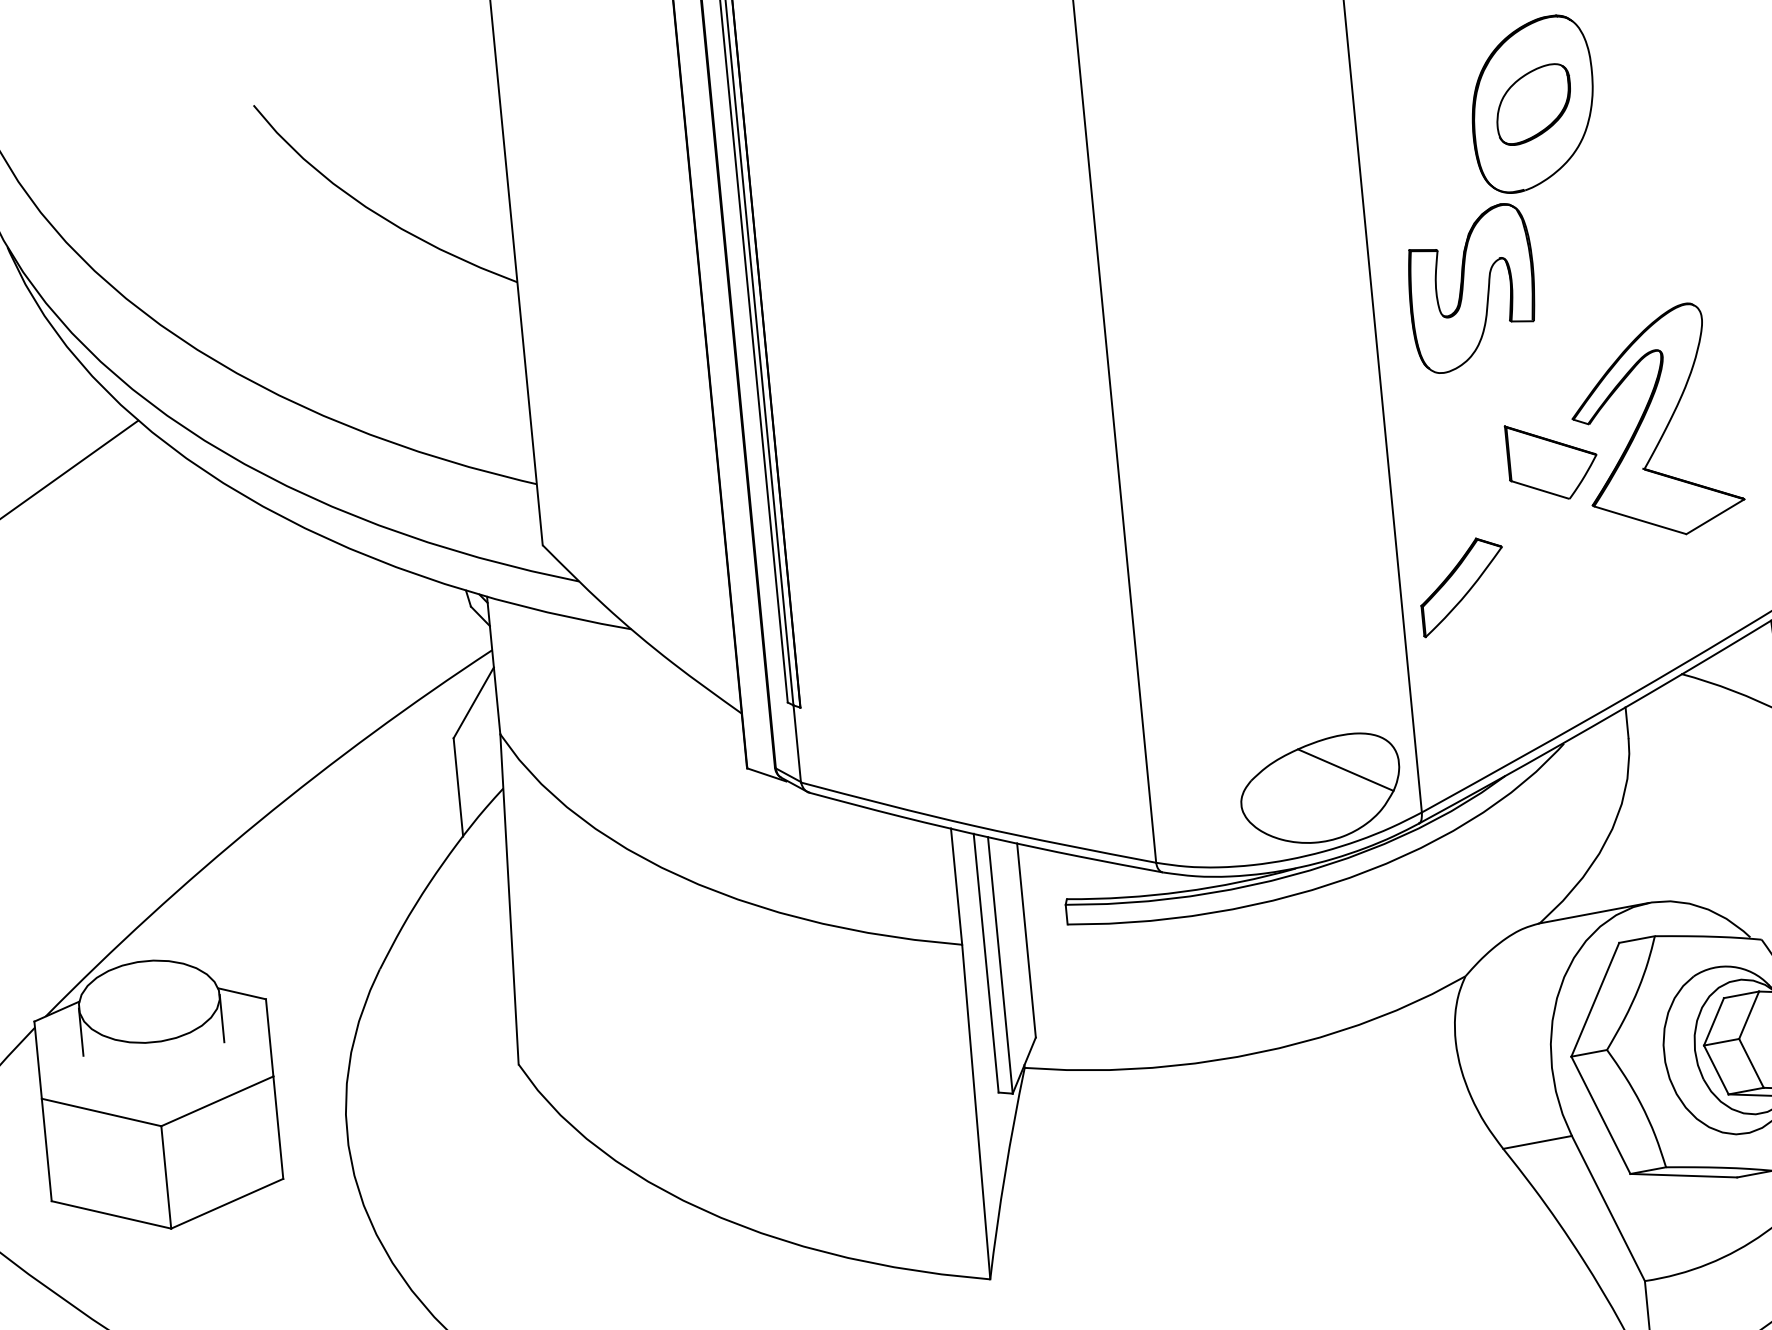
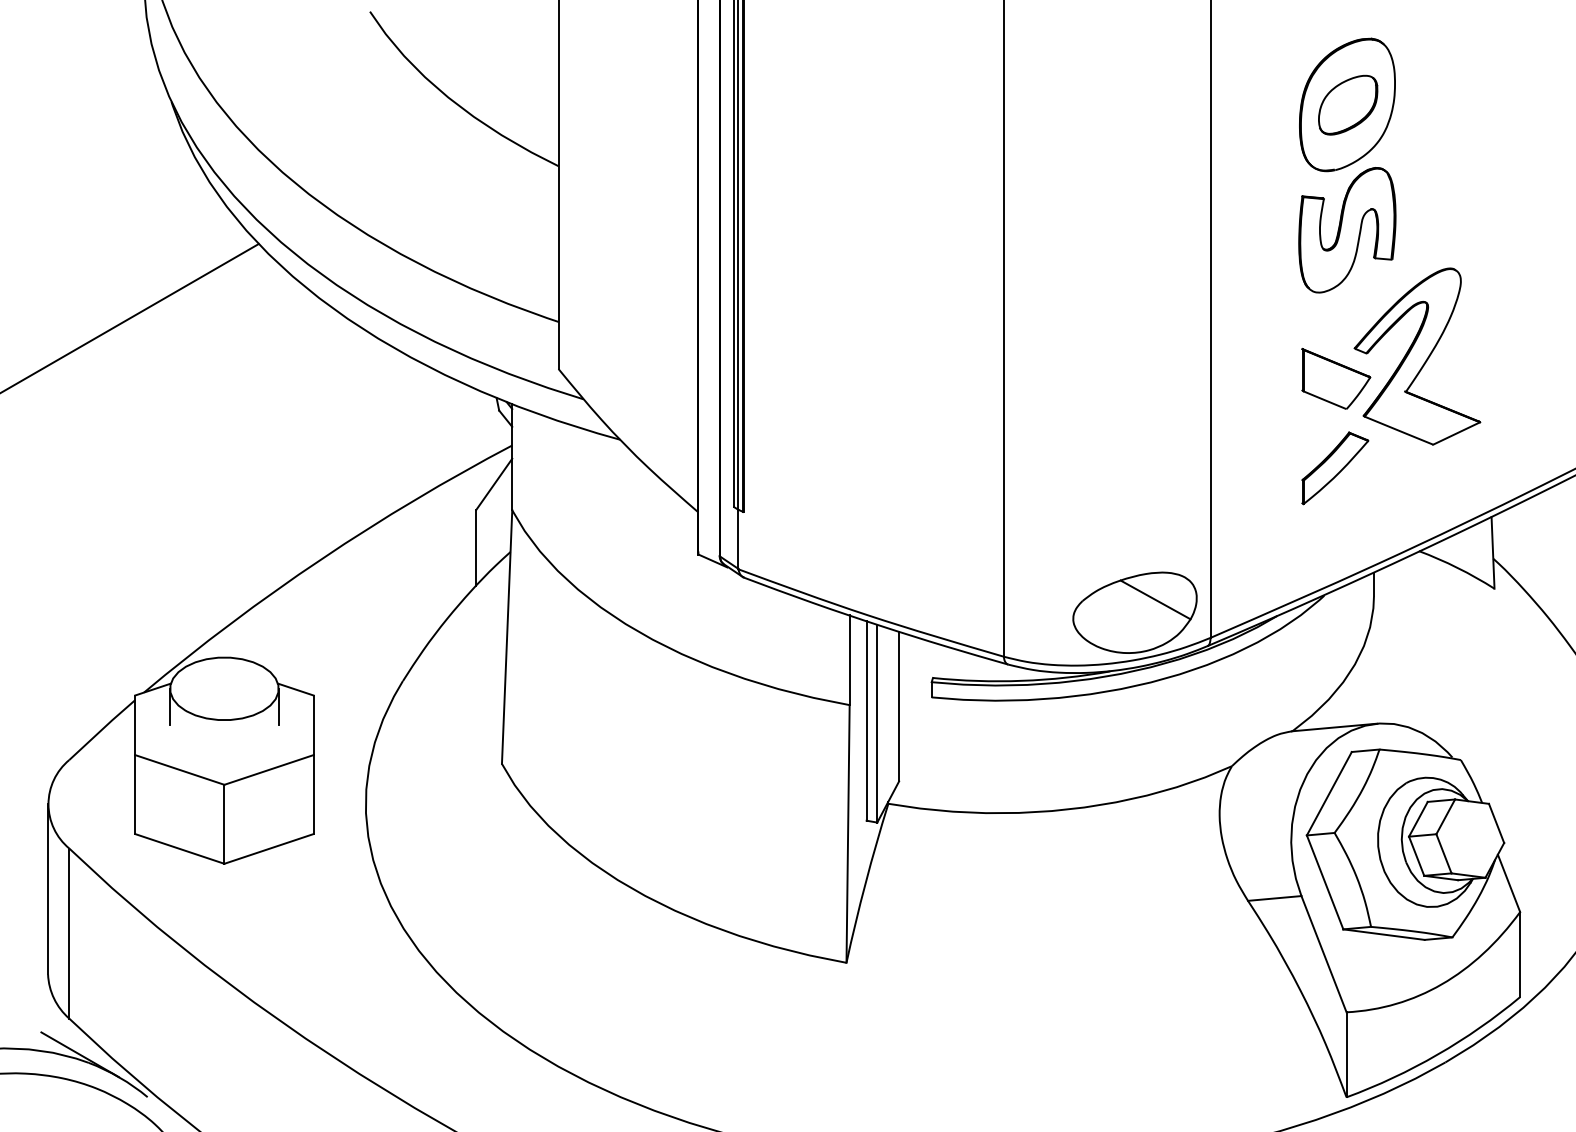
part: (1472, 288) -> (1347, 230), moved
part: (1462, 586) -> (1335, 468), moved

